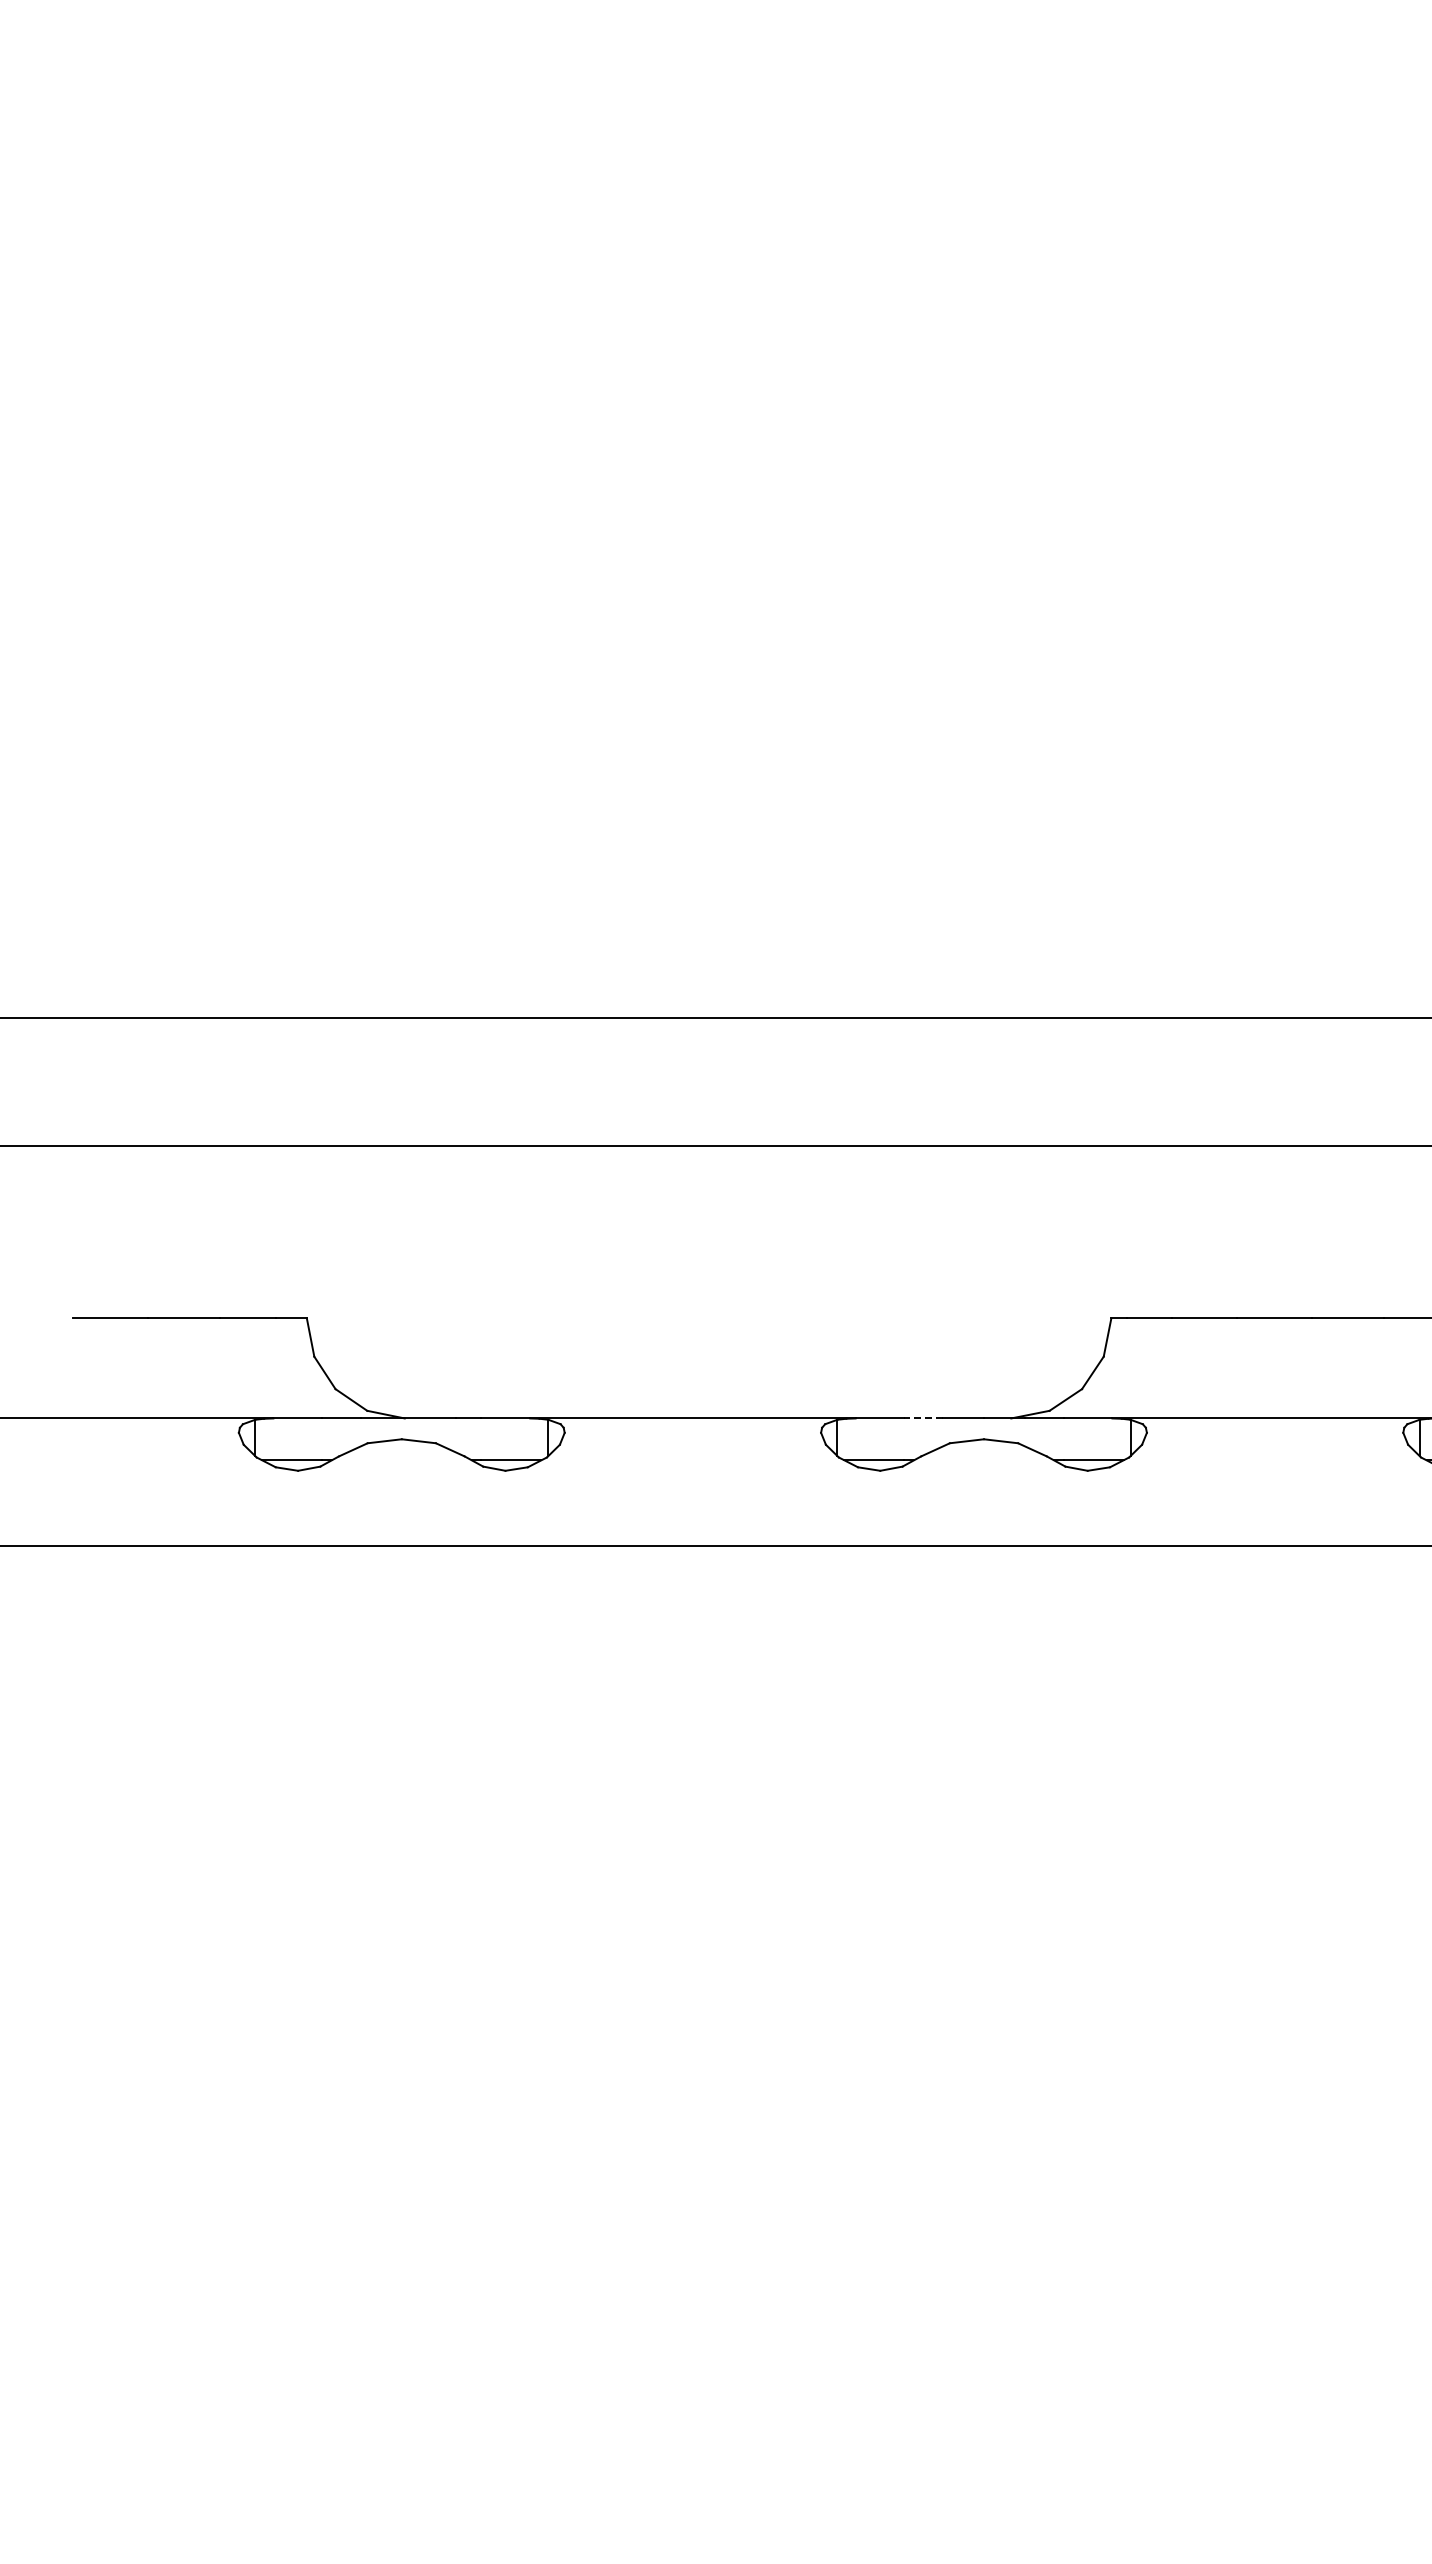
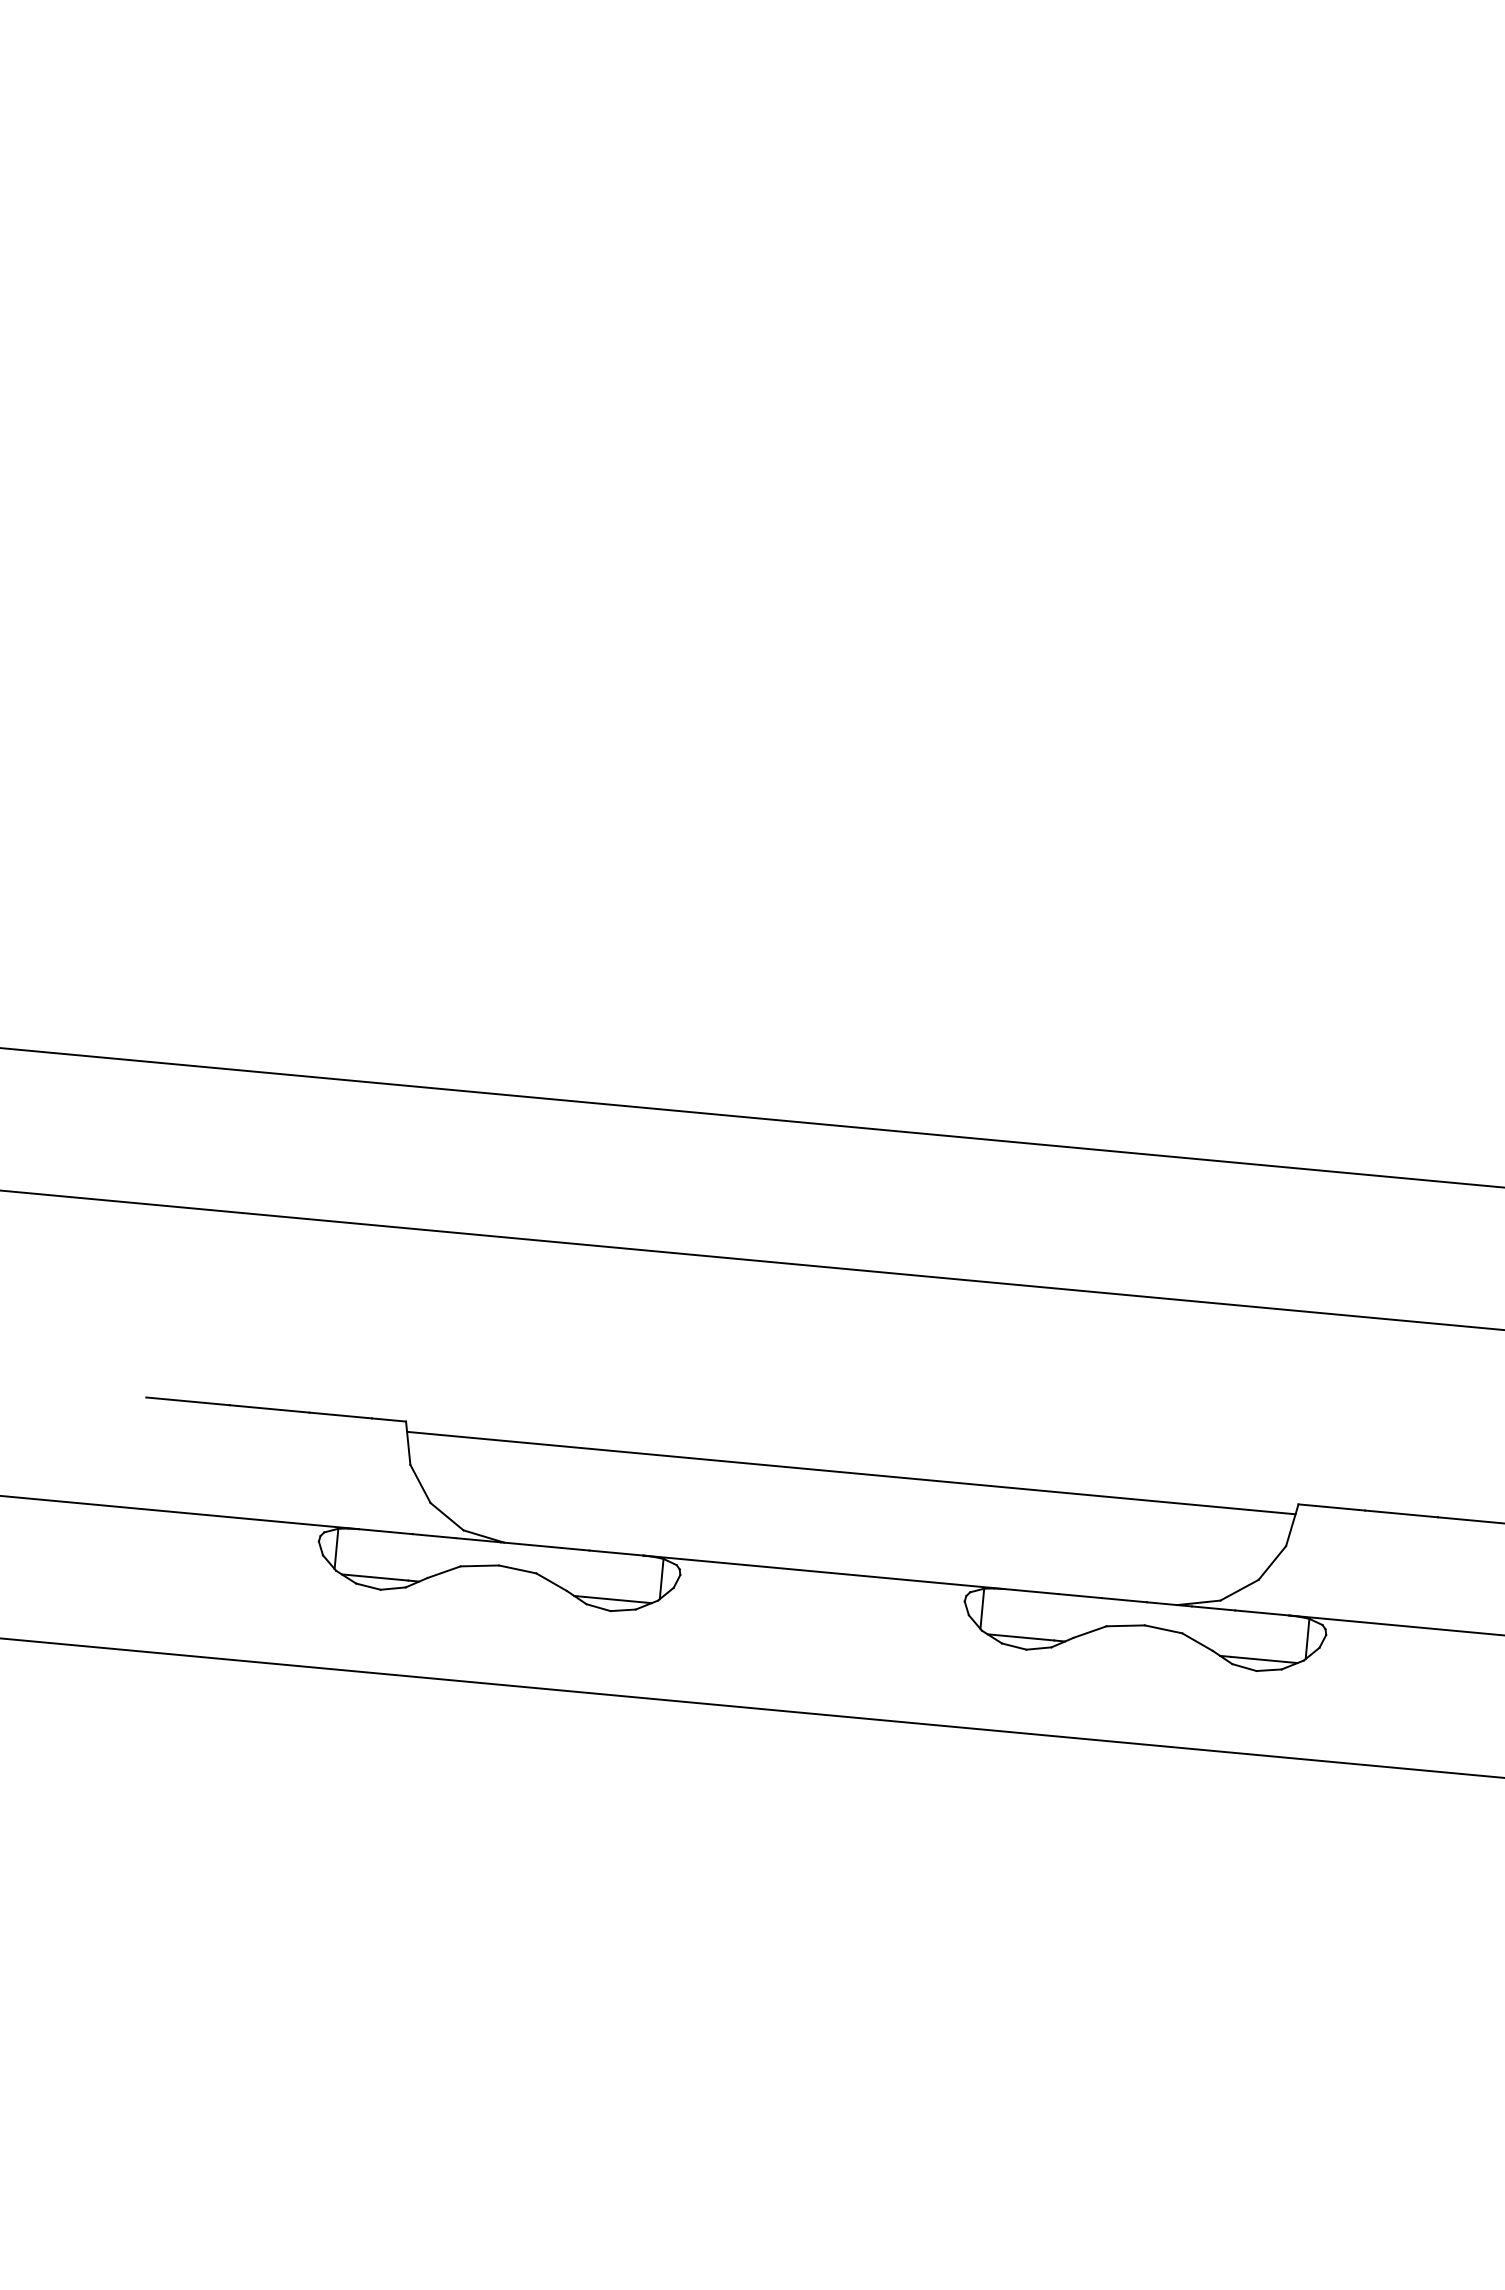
line: (708, 1327) -> (850, 1473), added
line: (923, 1418) -> (1079, 1596), dashed -> solid

